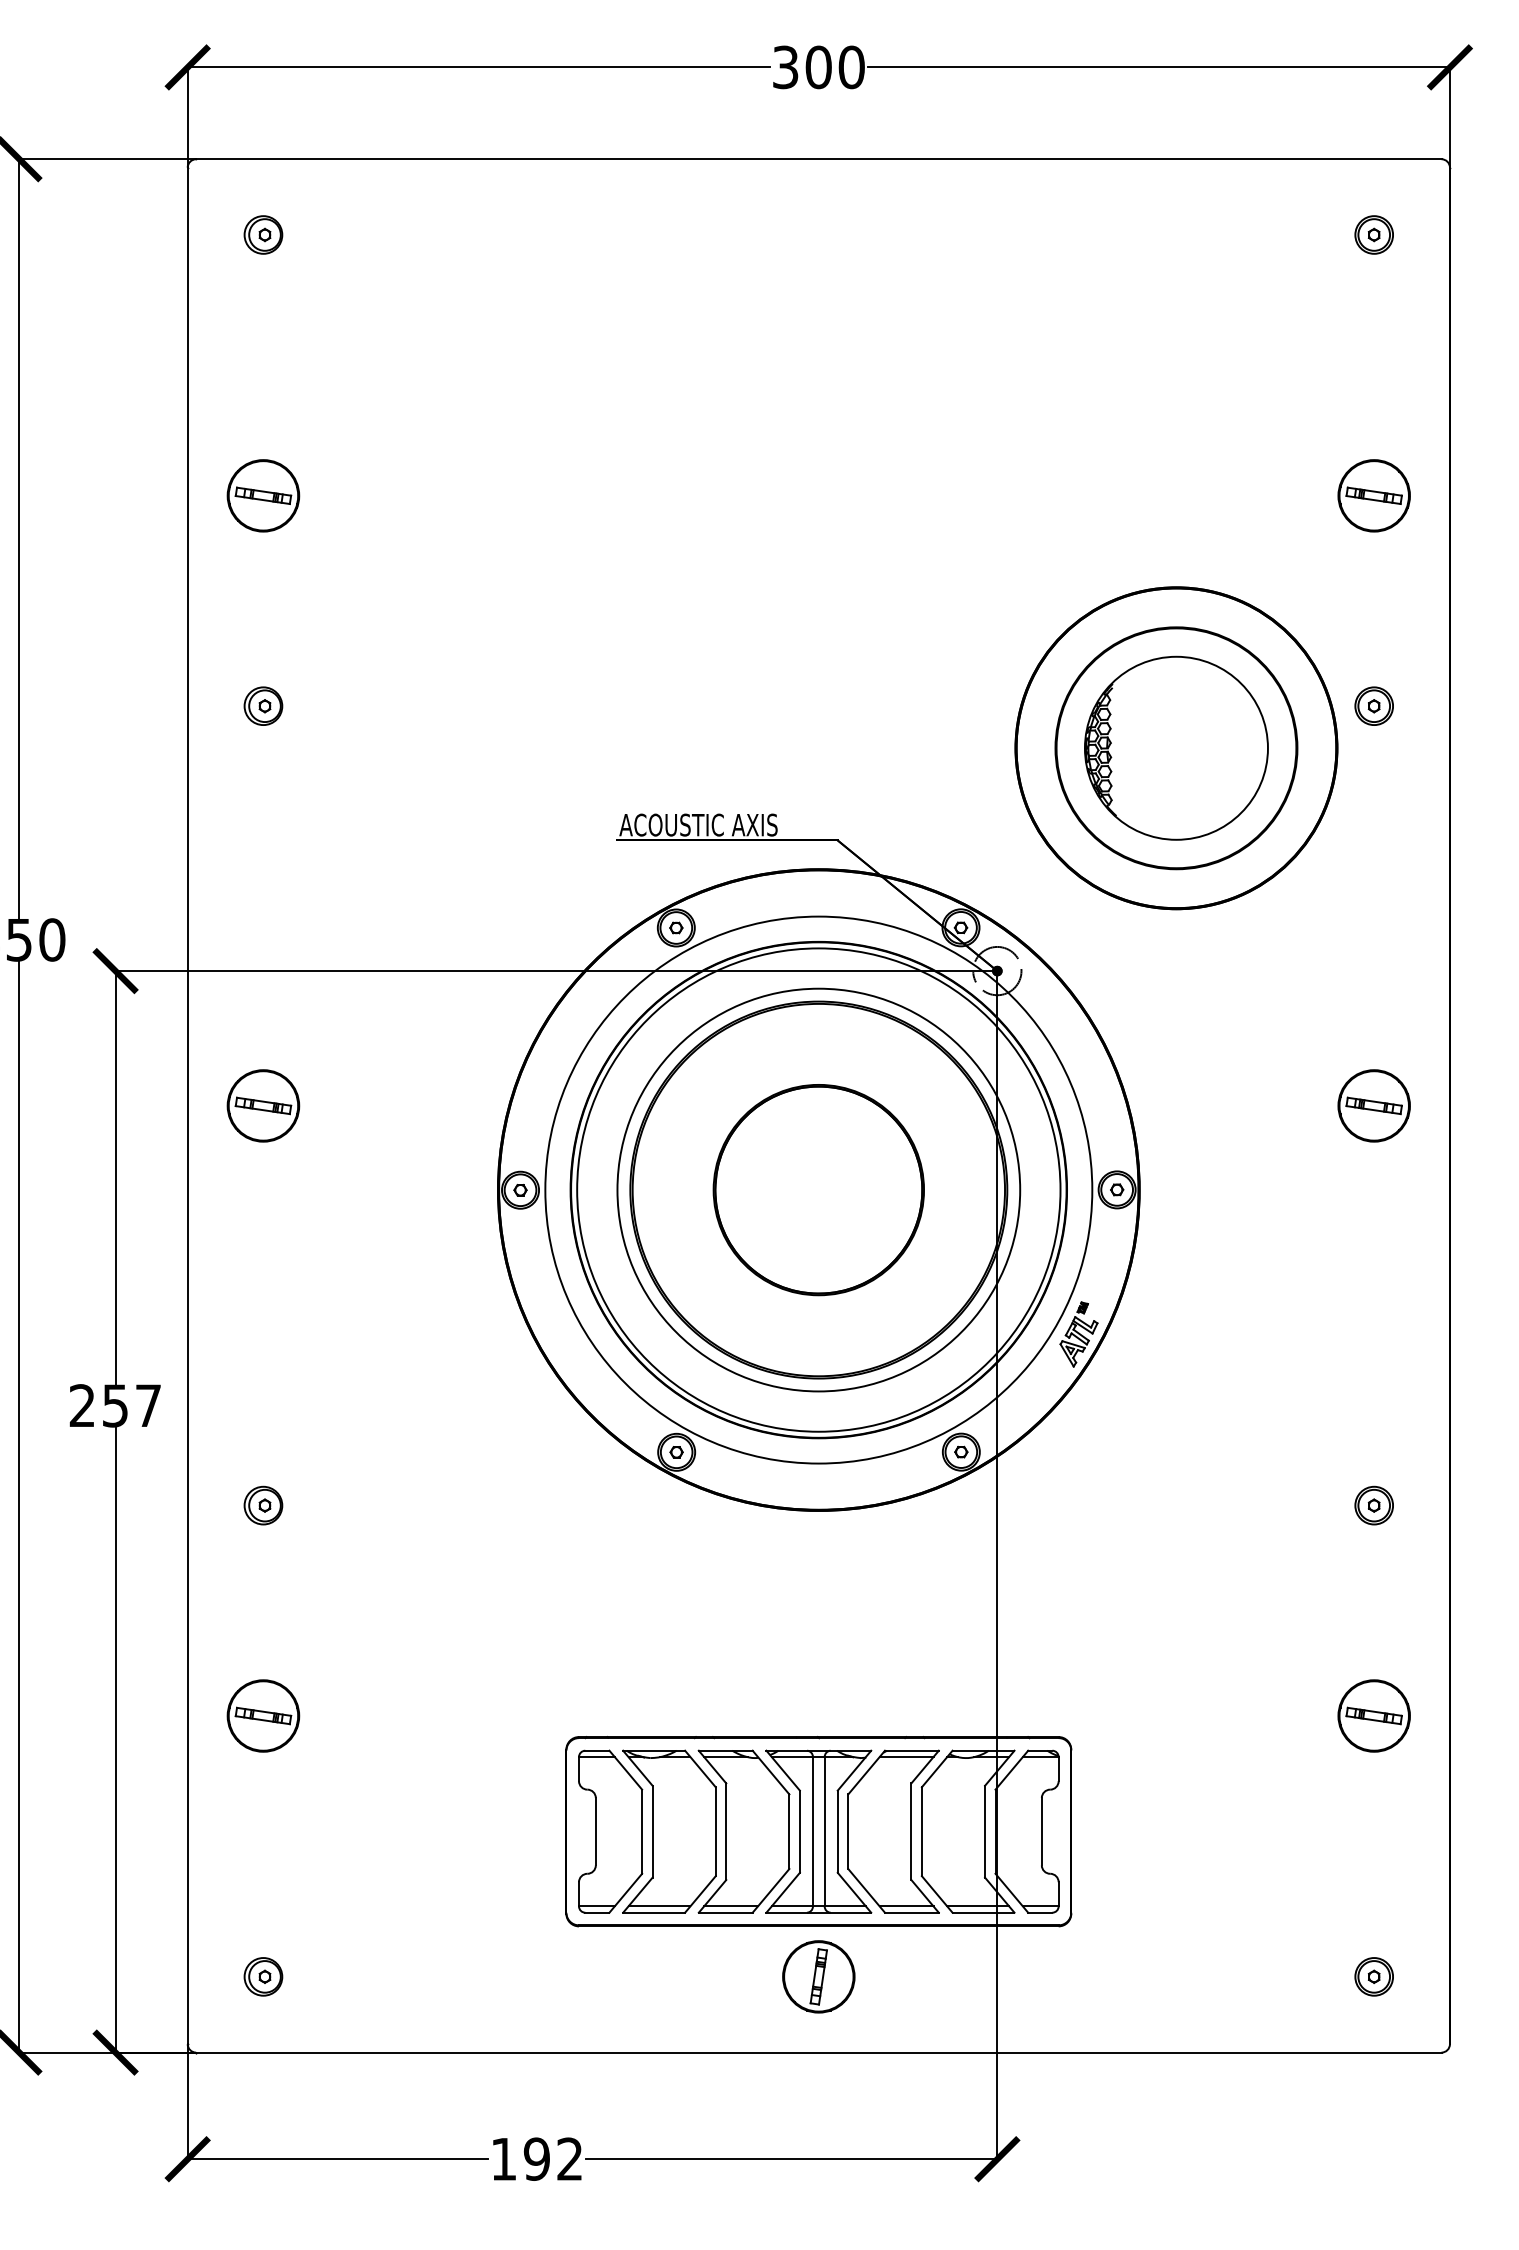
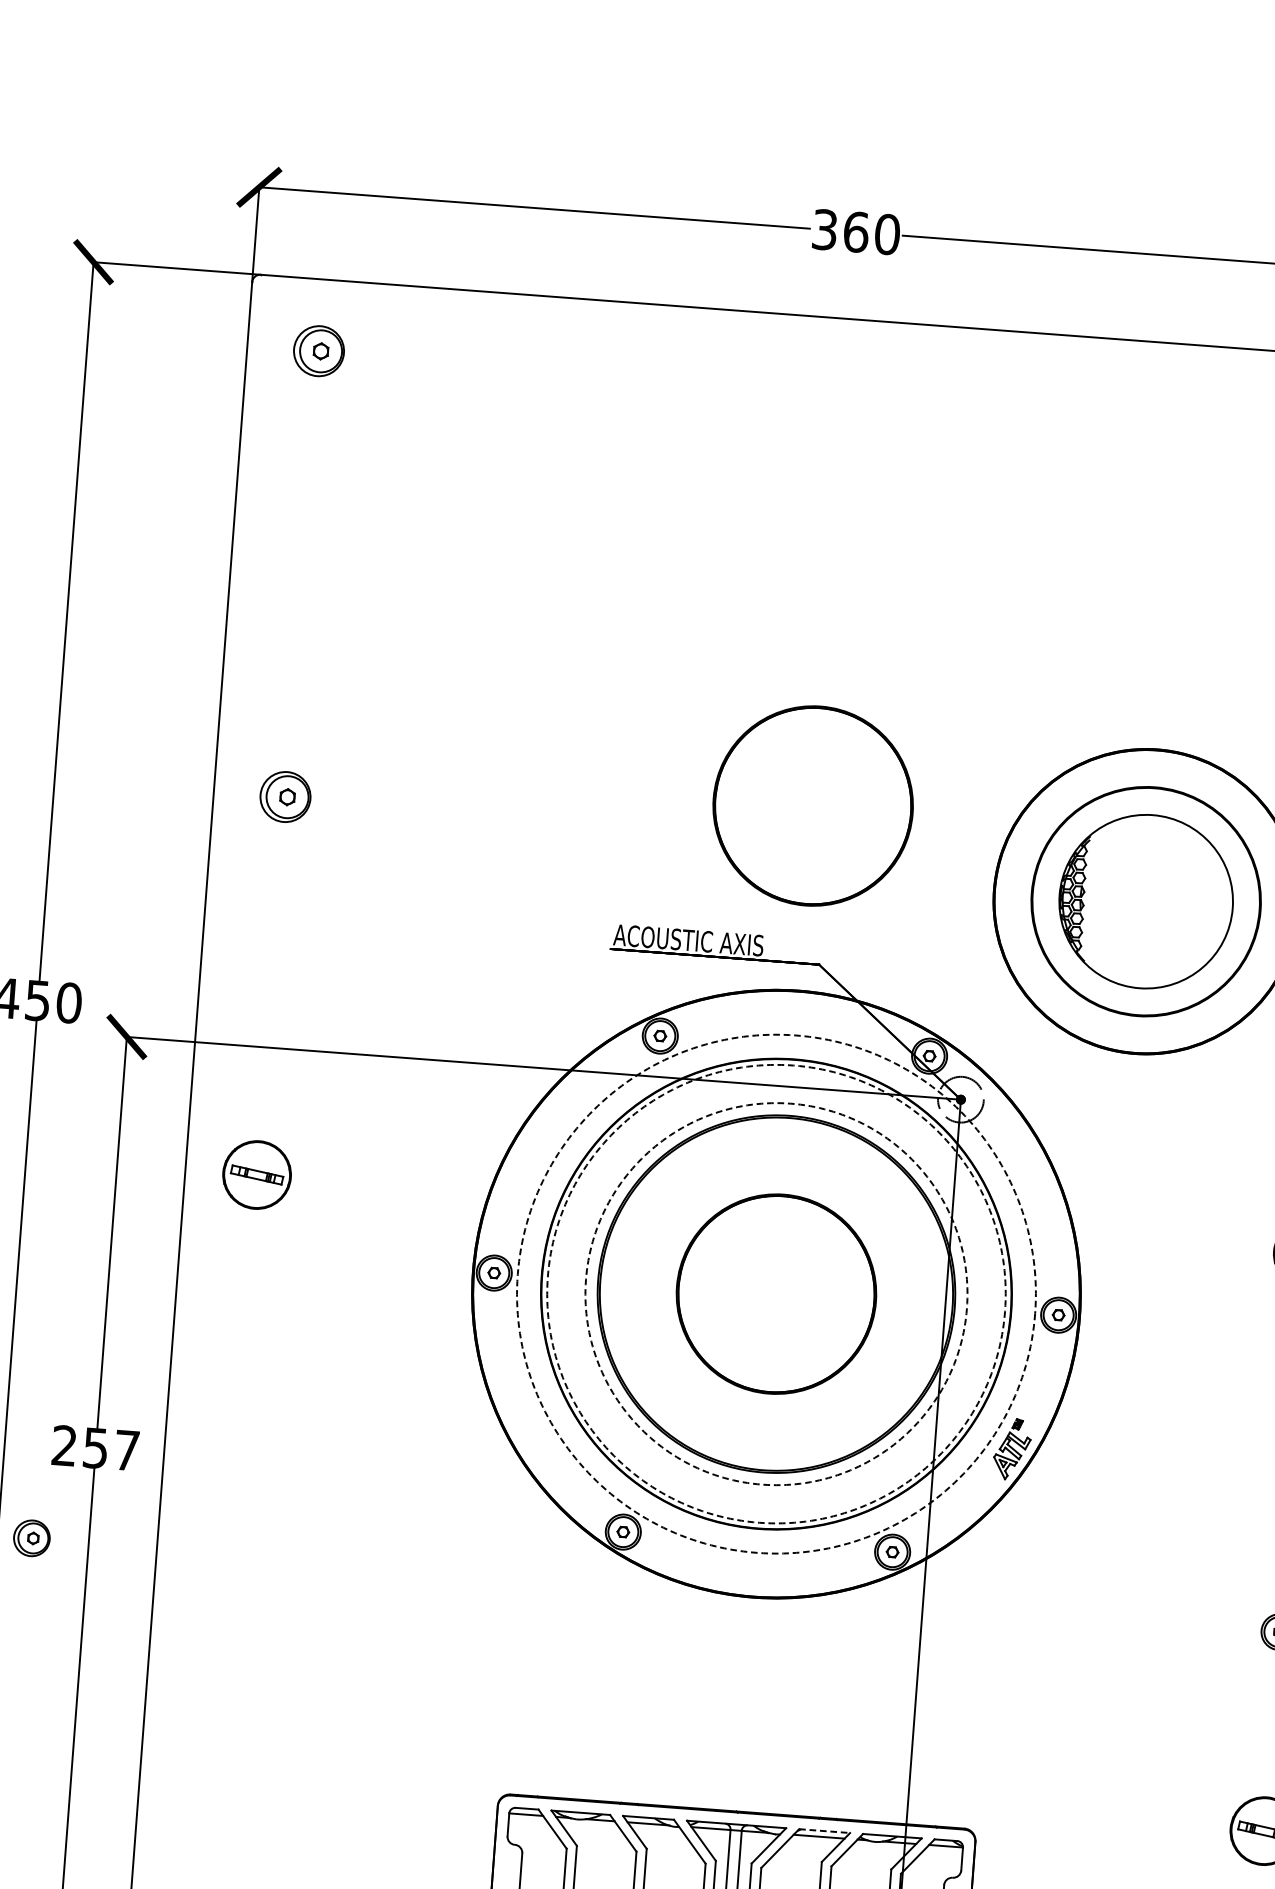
text: (818, 66) -> (856, 231), 300 -> 360
part: (263, 234) -> (319, 350), size x1.4
part: (263, 495) -> (300, 597), removed
part: (818, 674) -> (812, 806), added
part: (263, 705) -> (285, 796), size x1.4
circle: (818, 1189) -> (776, 1293), solid -> dashed
circle: (818, 1189) -> (776, 1293), solid -> dashed
circle: (818, 1189) -> (776, 1293), solid -> dashed
part: (263, 1505) -> (31, 1538), moved
part: (263, 1715) -> (213, 1751), removed
line: (911, 1750) -> (824, 1830), solid -> dashed

